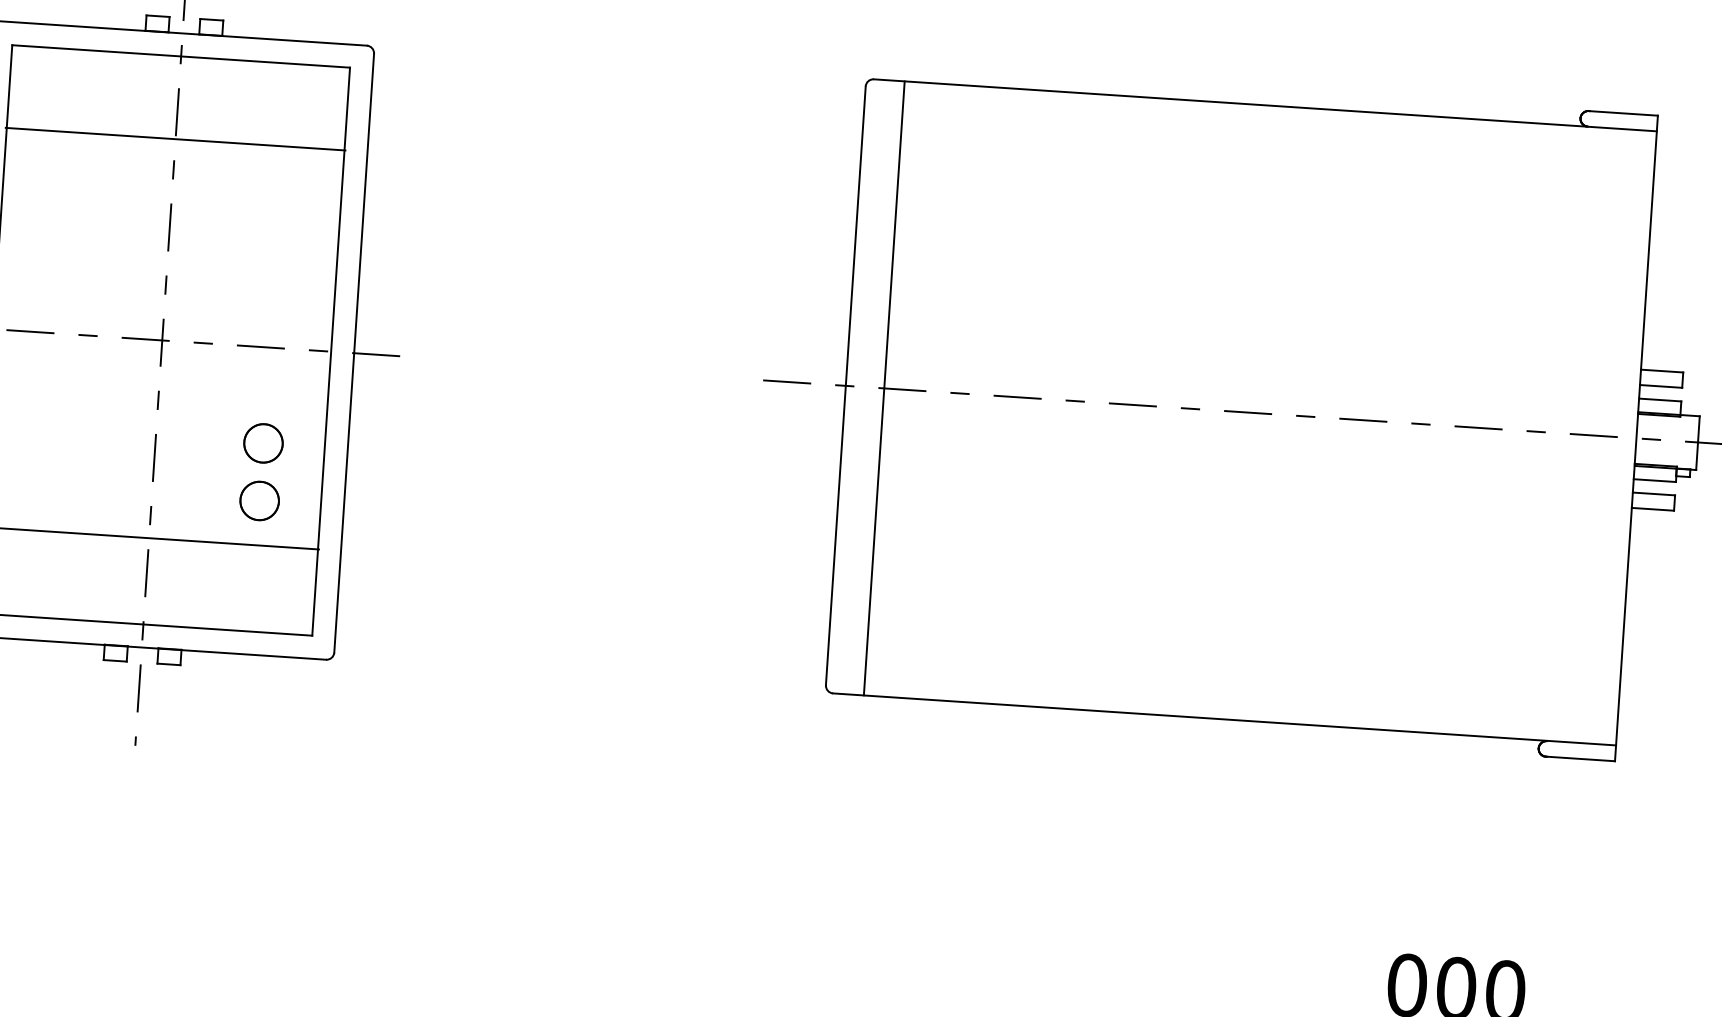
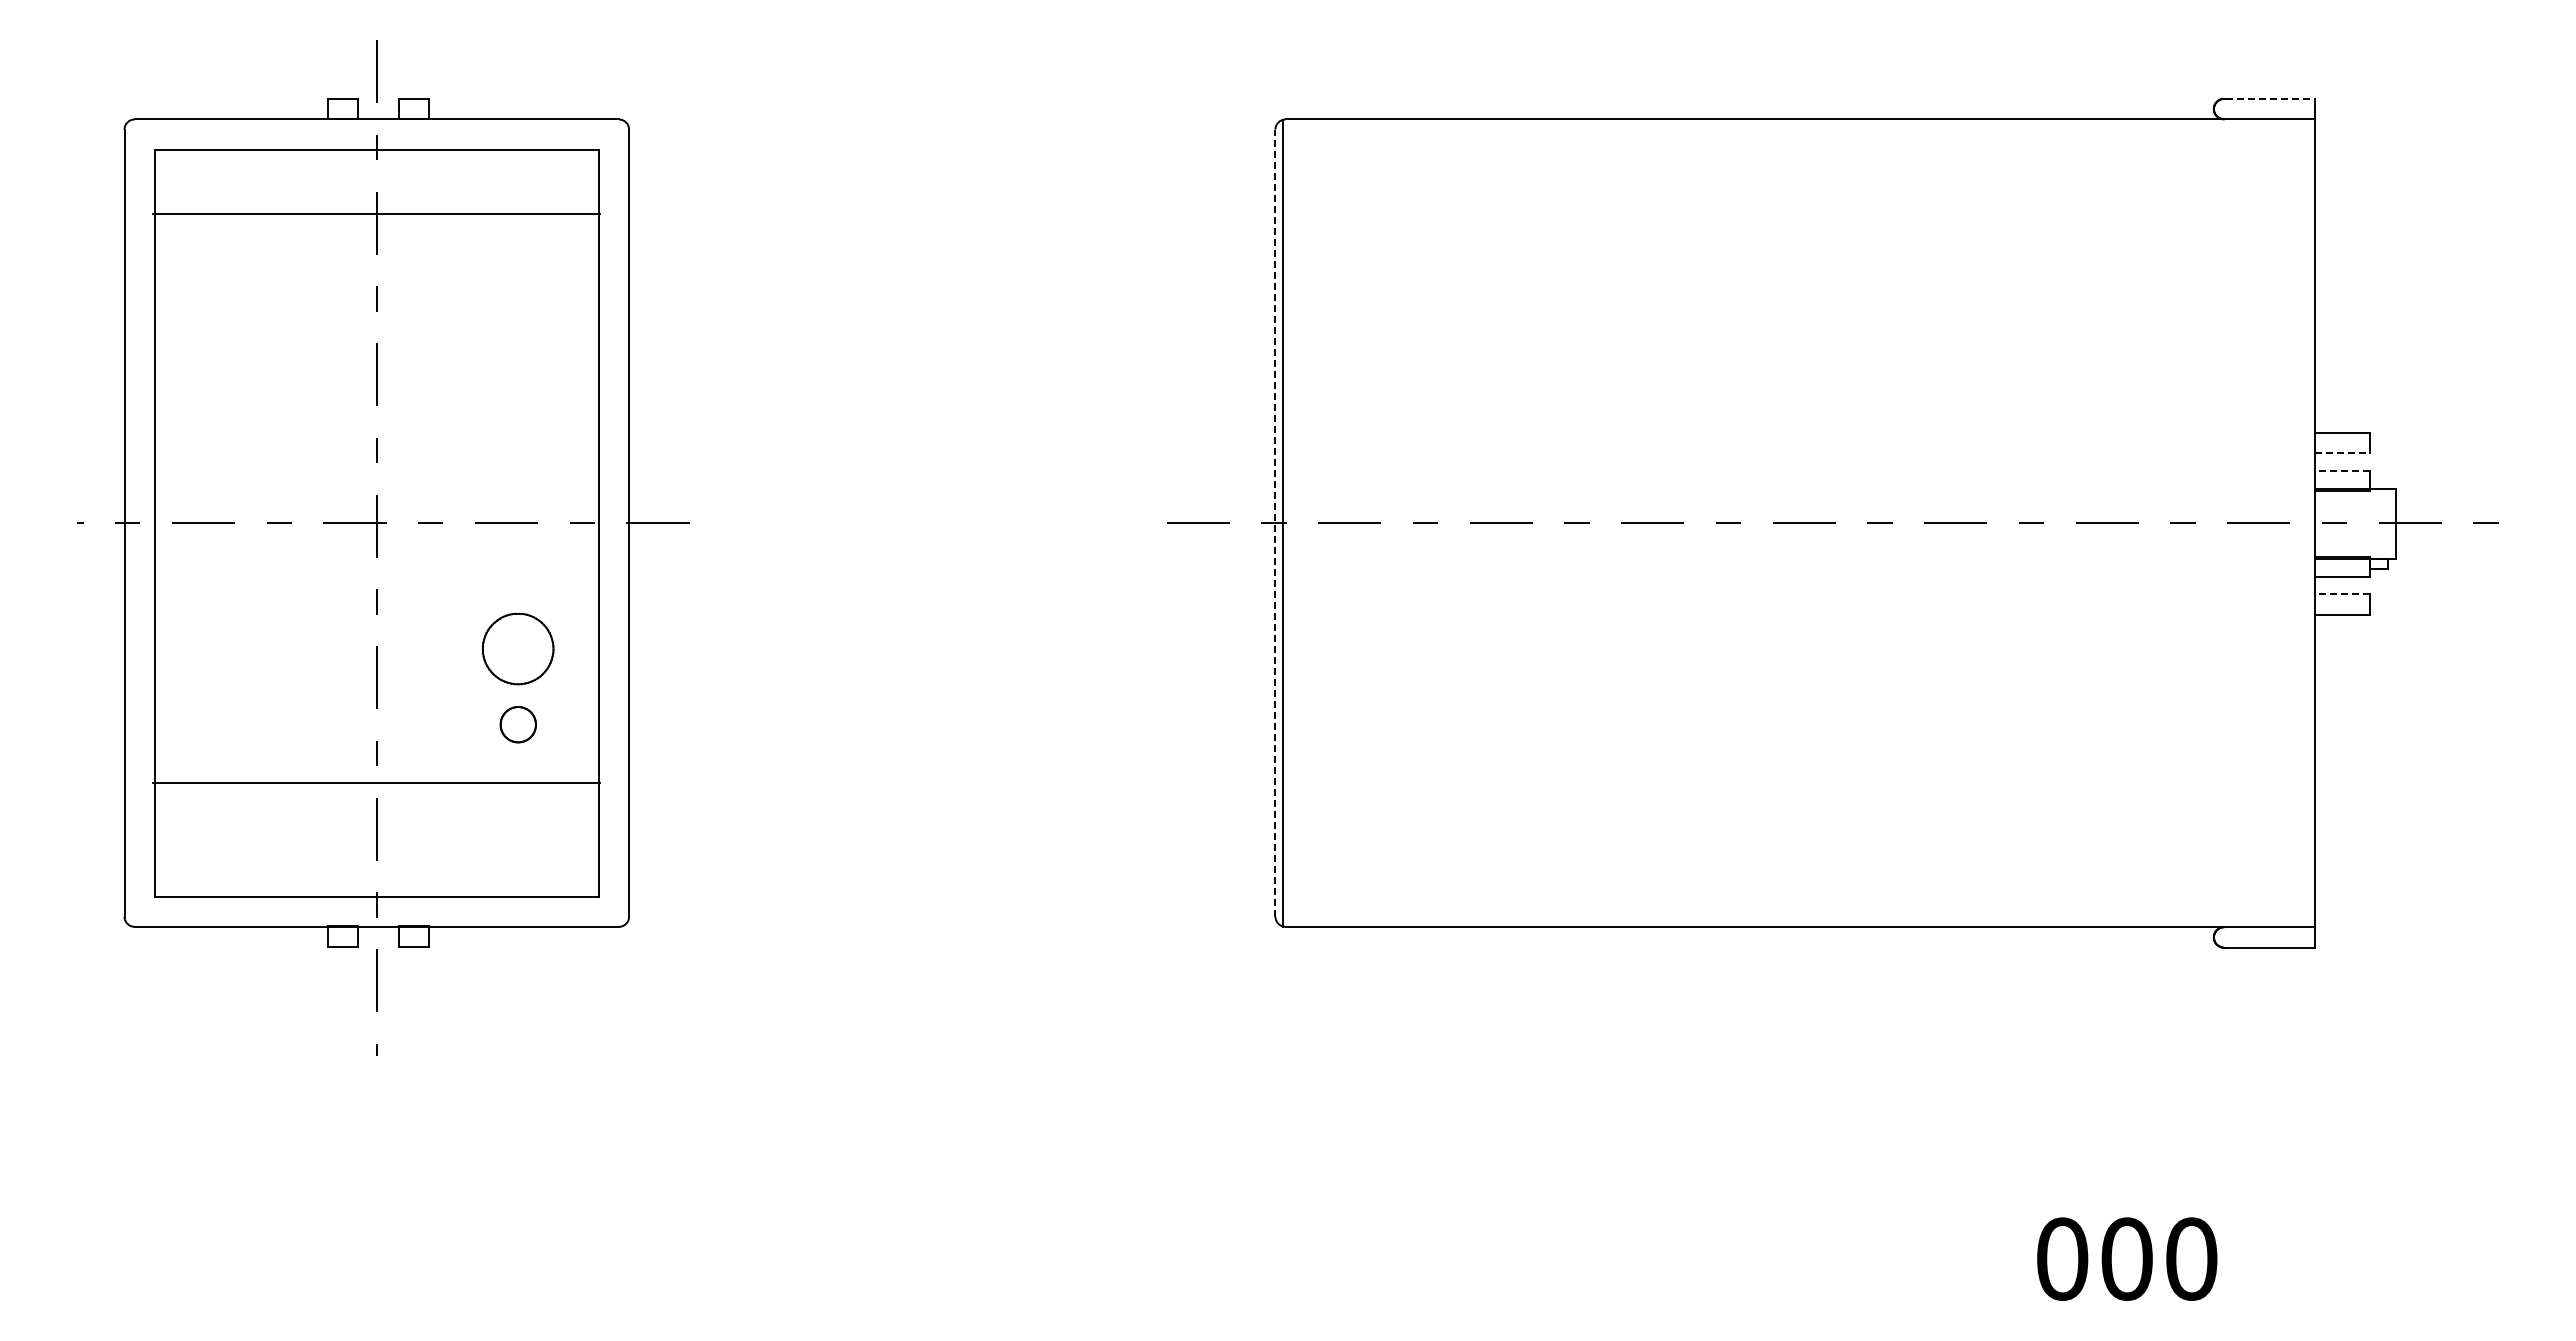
line: (1624, 113) -> (2270, 98), solid -> dashed
line: (175, 139) -> (376, 213), moved
line: (845, 386) -> (1275, 523), solid -> dashed
line: (1660, 386) -> (2342, 453), solid -> dashed
line: (884, 387) -> (1283, 522), moved
line: (1660, 399) -> (2342, 470), solid -> dashed
part: (263, 443) -> (518, 649), size x1.4
line: (1653, 494) -> (2342, 594), solid -> dashed
part: (259, 500) -> (518, 724), size x0.7

